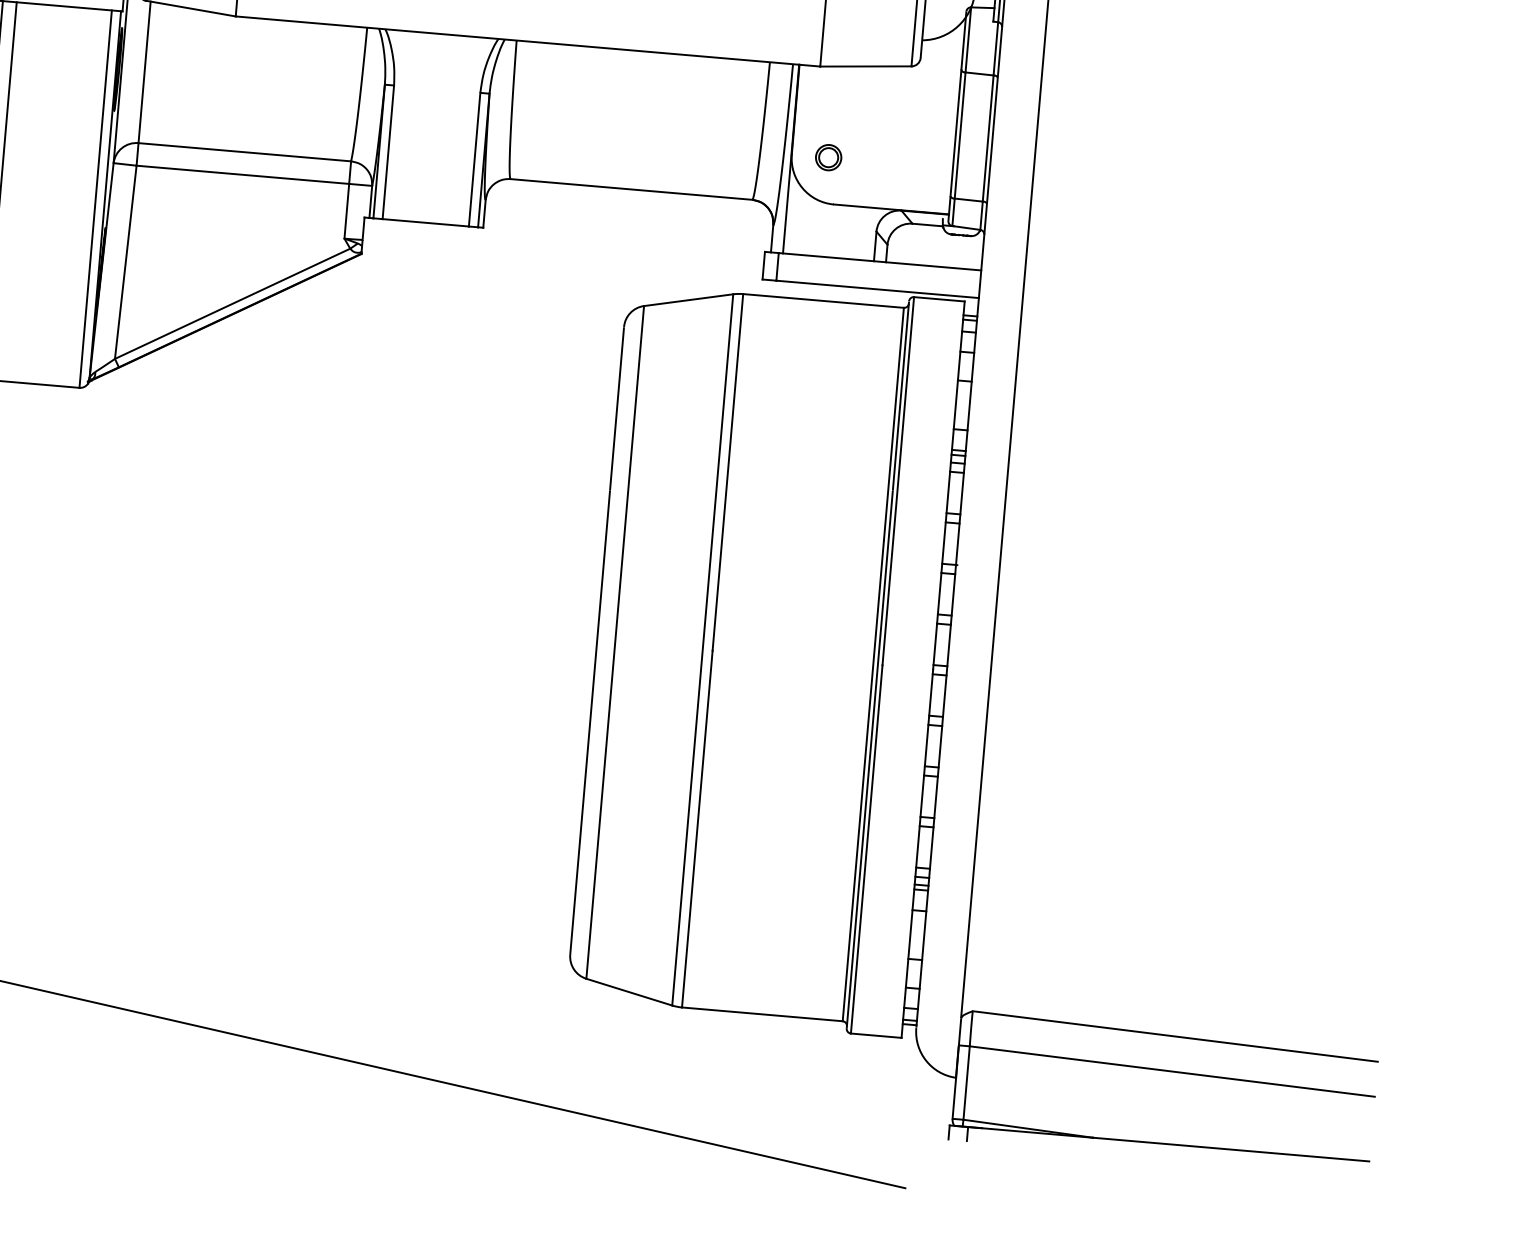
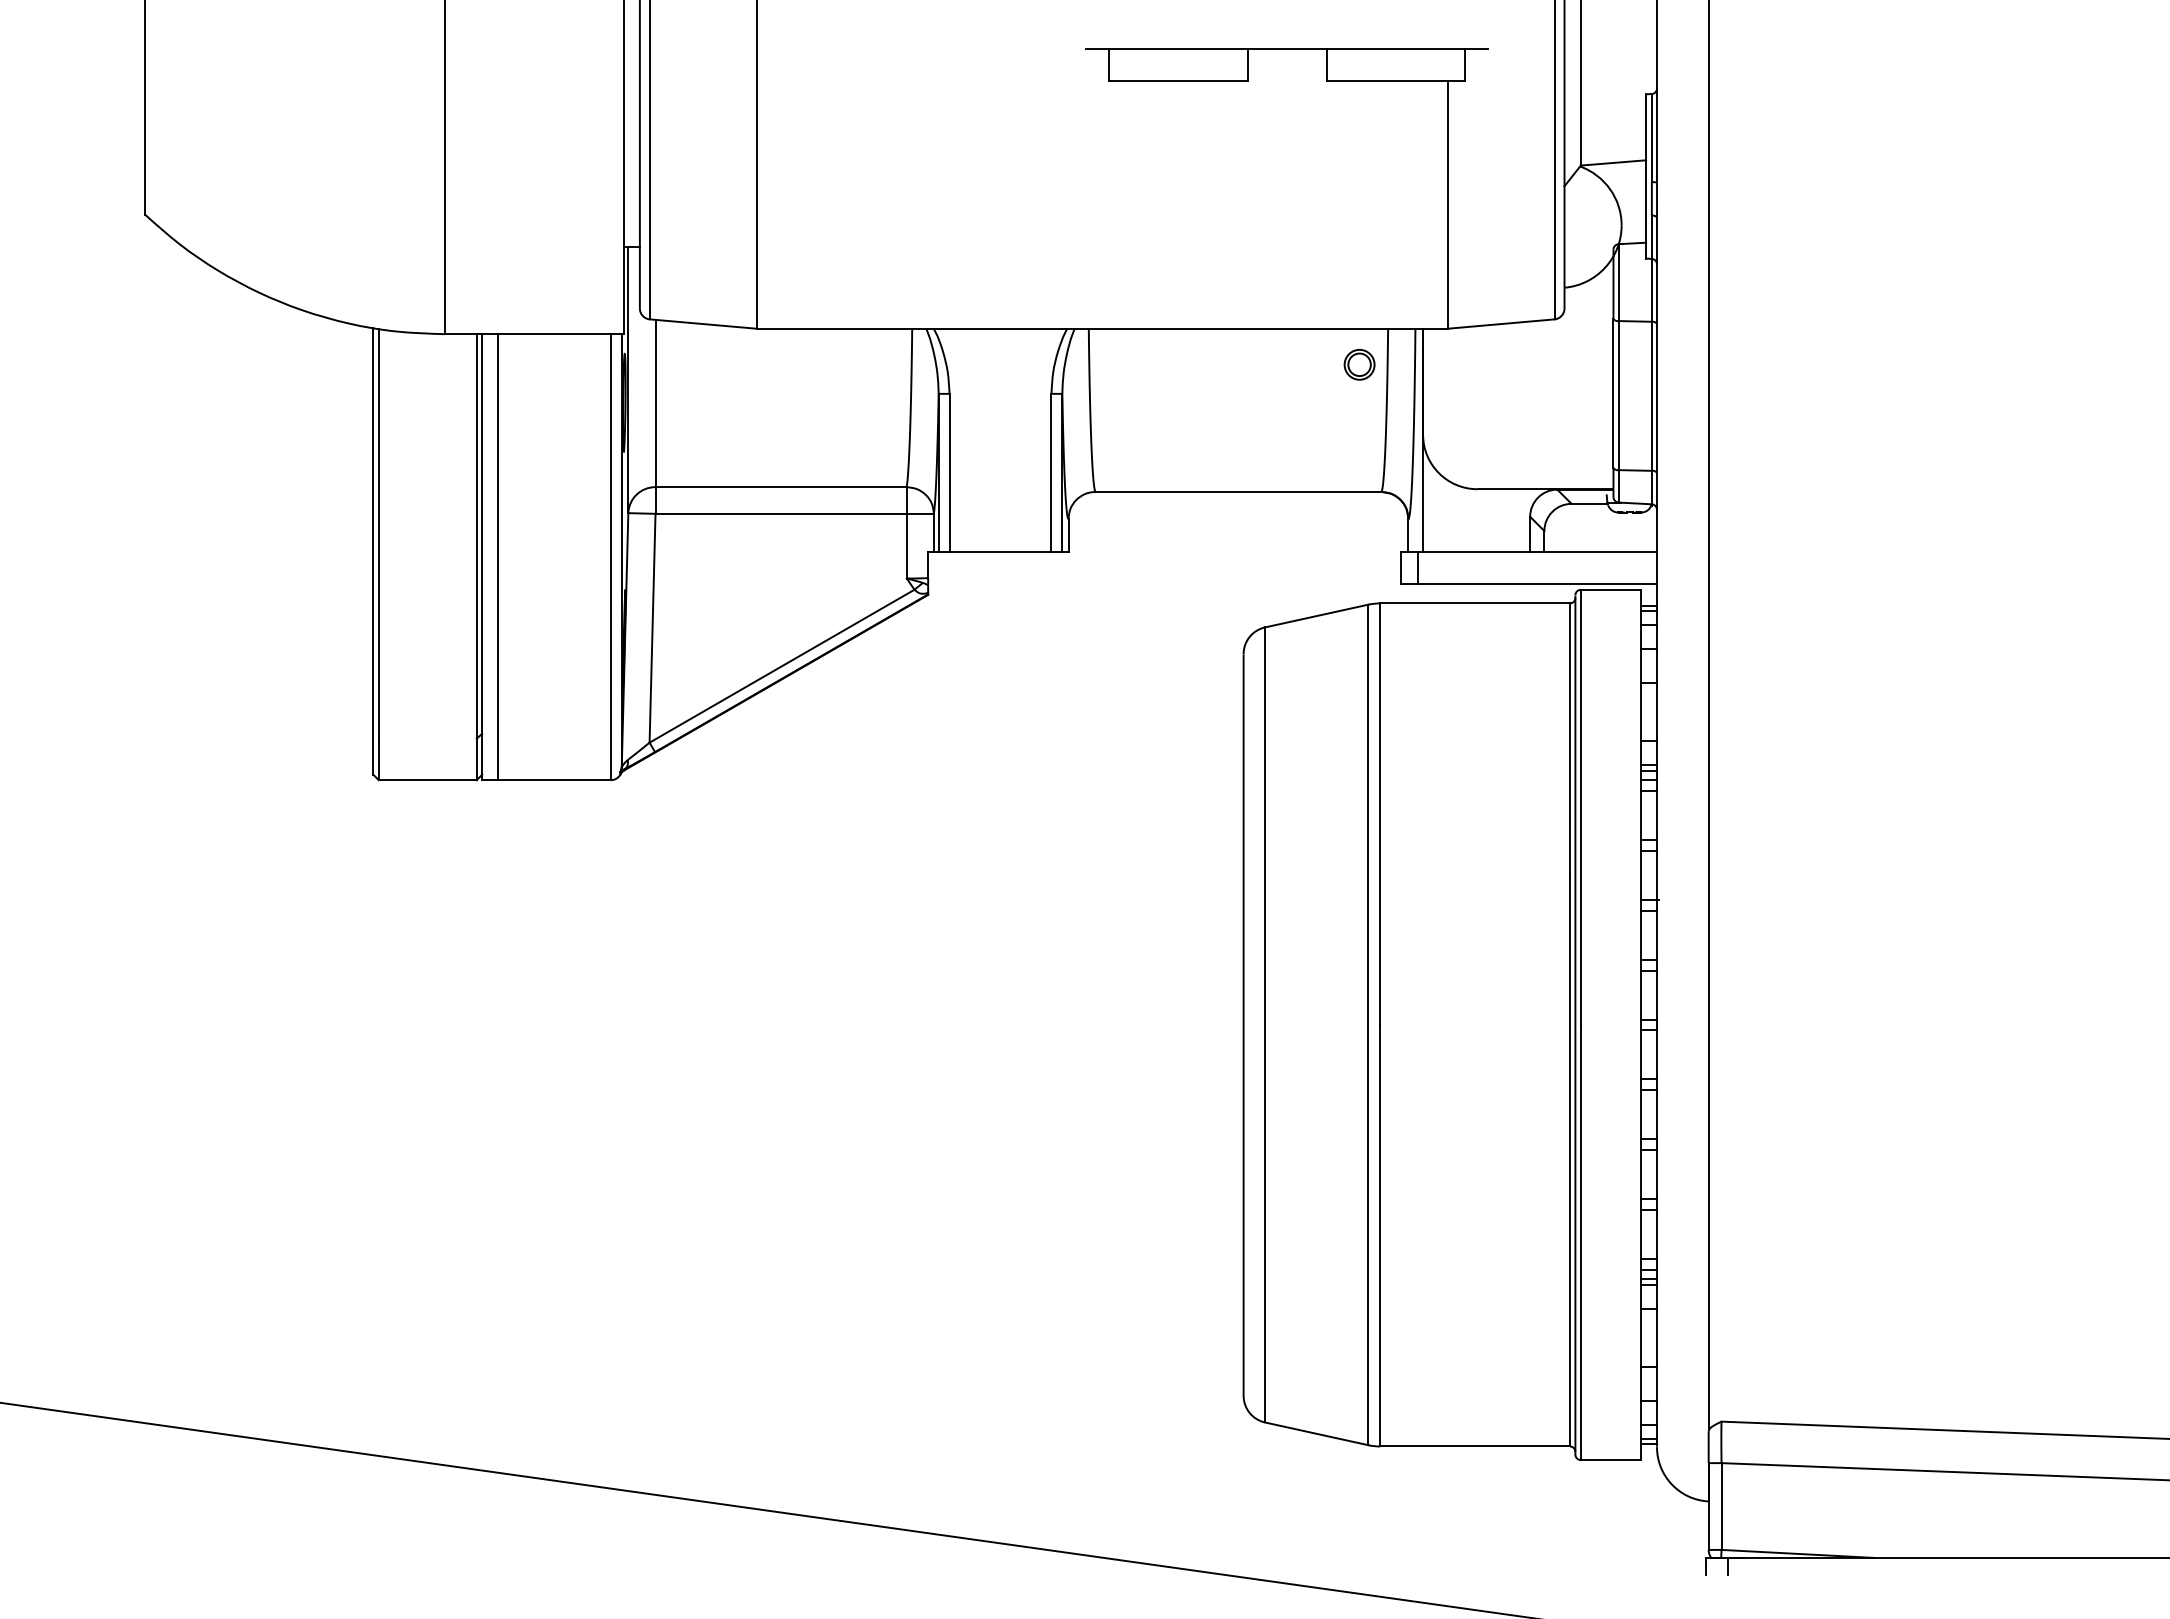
part: (828, 157) -> (1359, 364), moved

